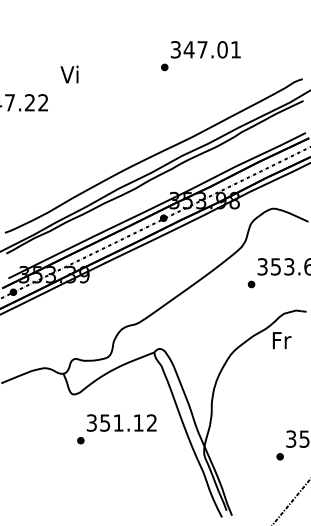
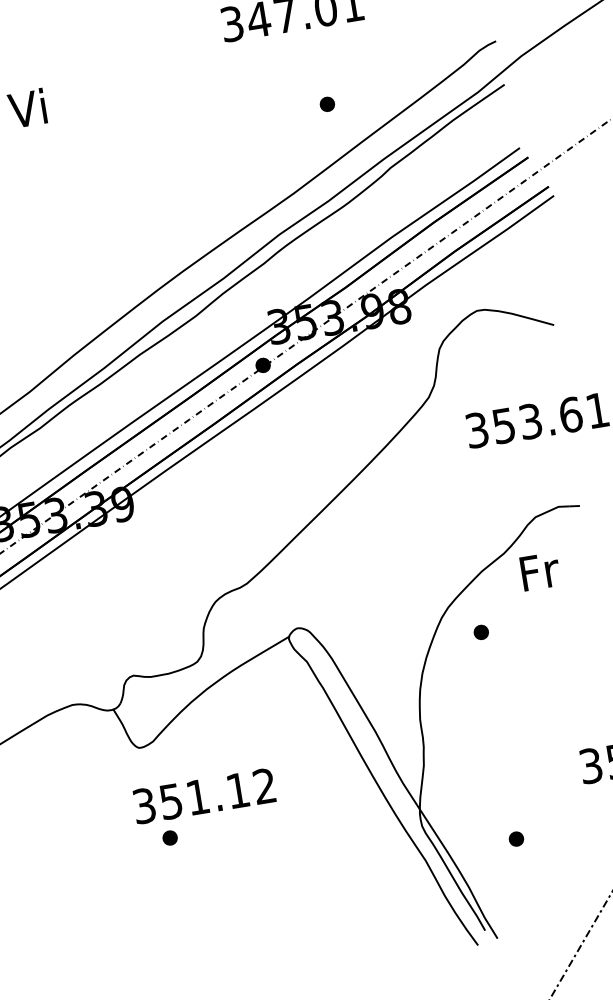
part: (164, 67) -> (326, 104), moved
part: (251, 284) -> (481, 632), moved
text: (121, 422) -> (203, 795), moved
part: (279, 456) -> (515, 838), moved

